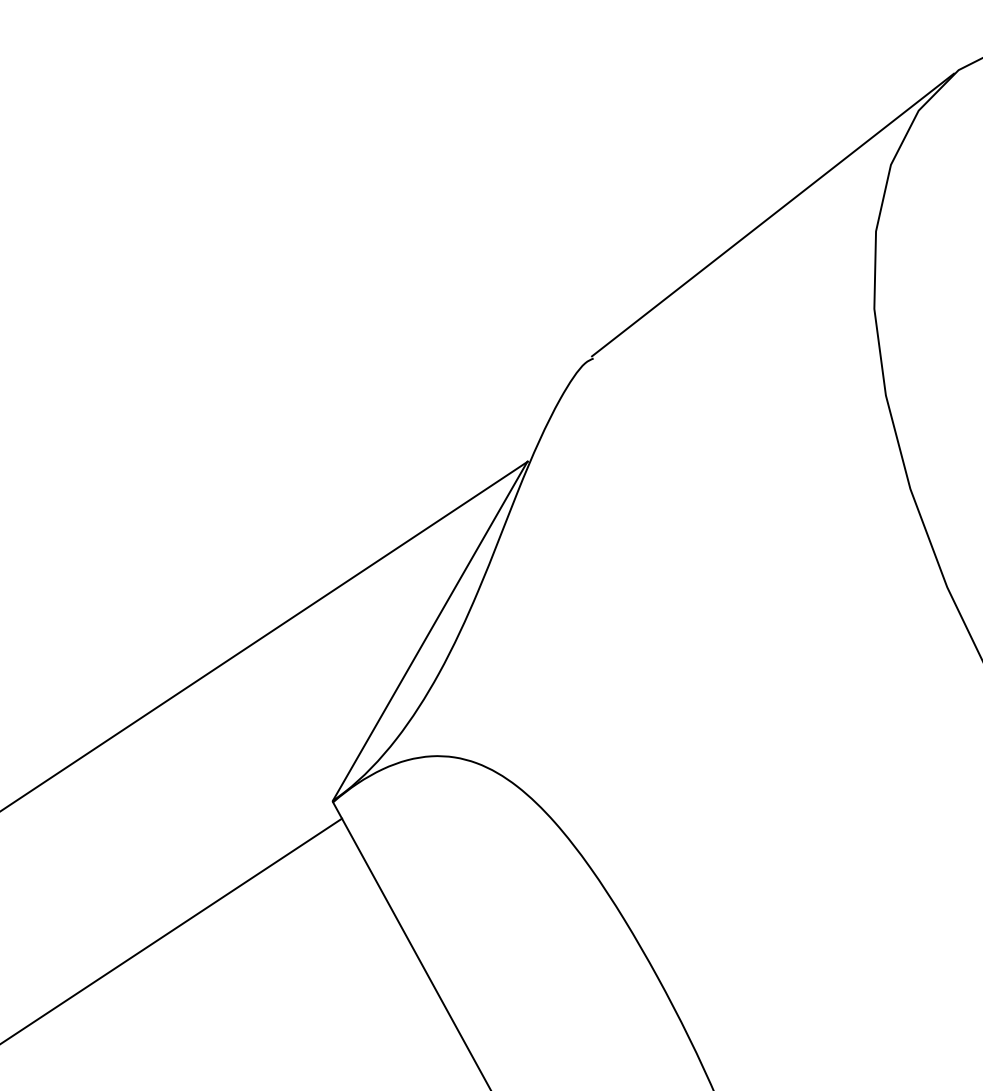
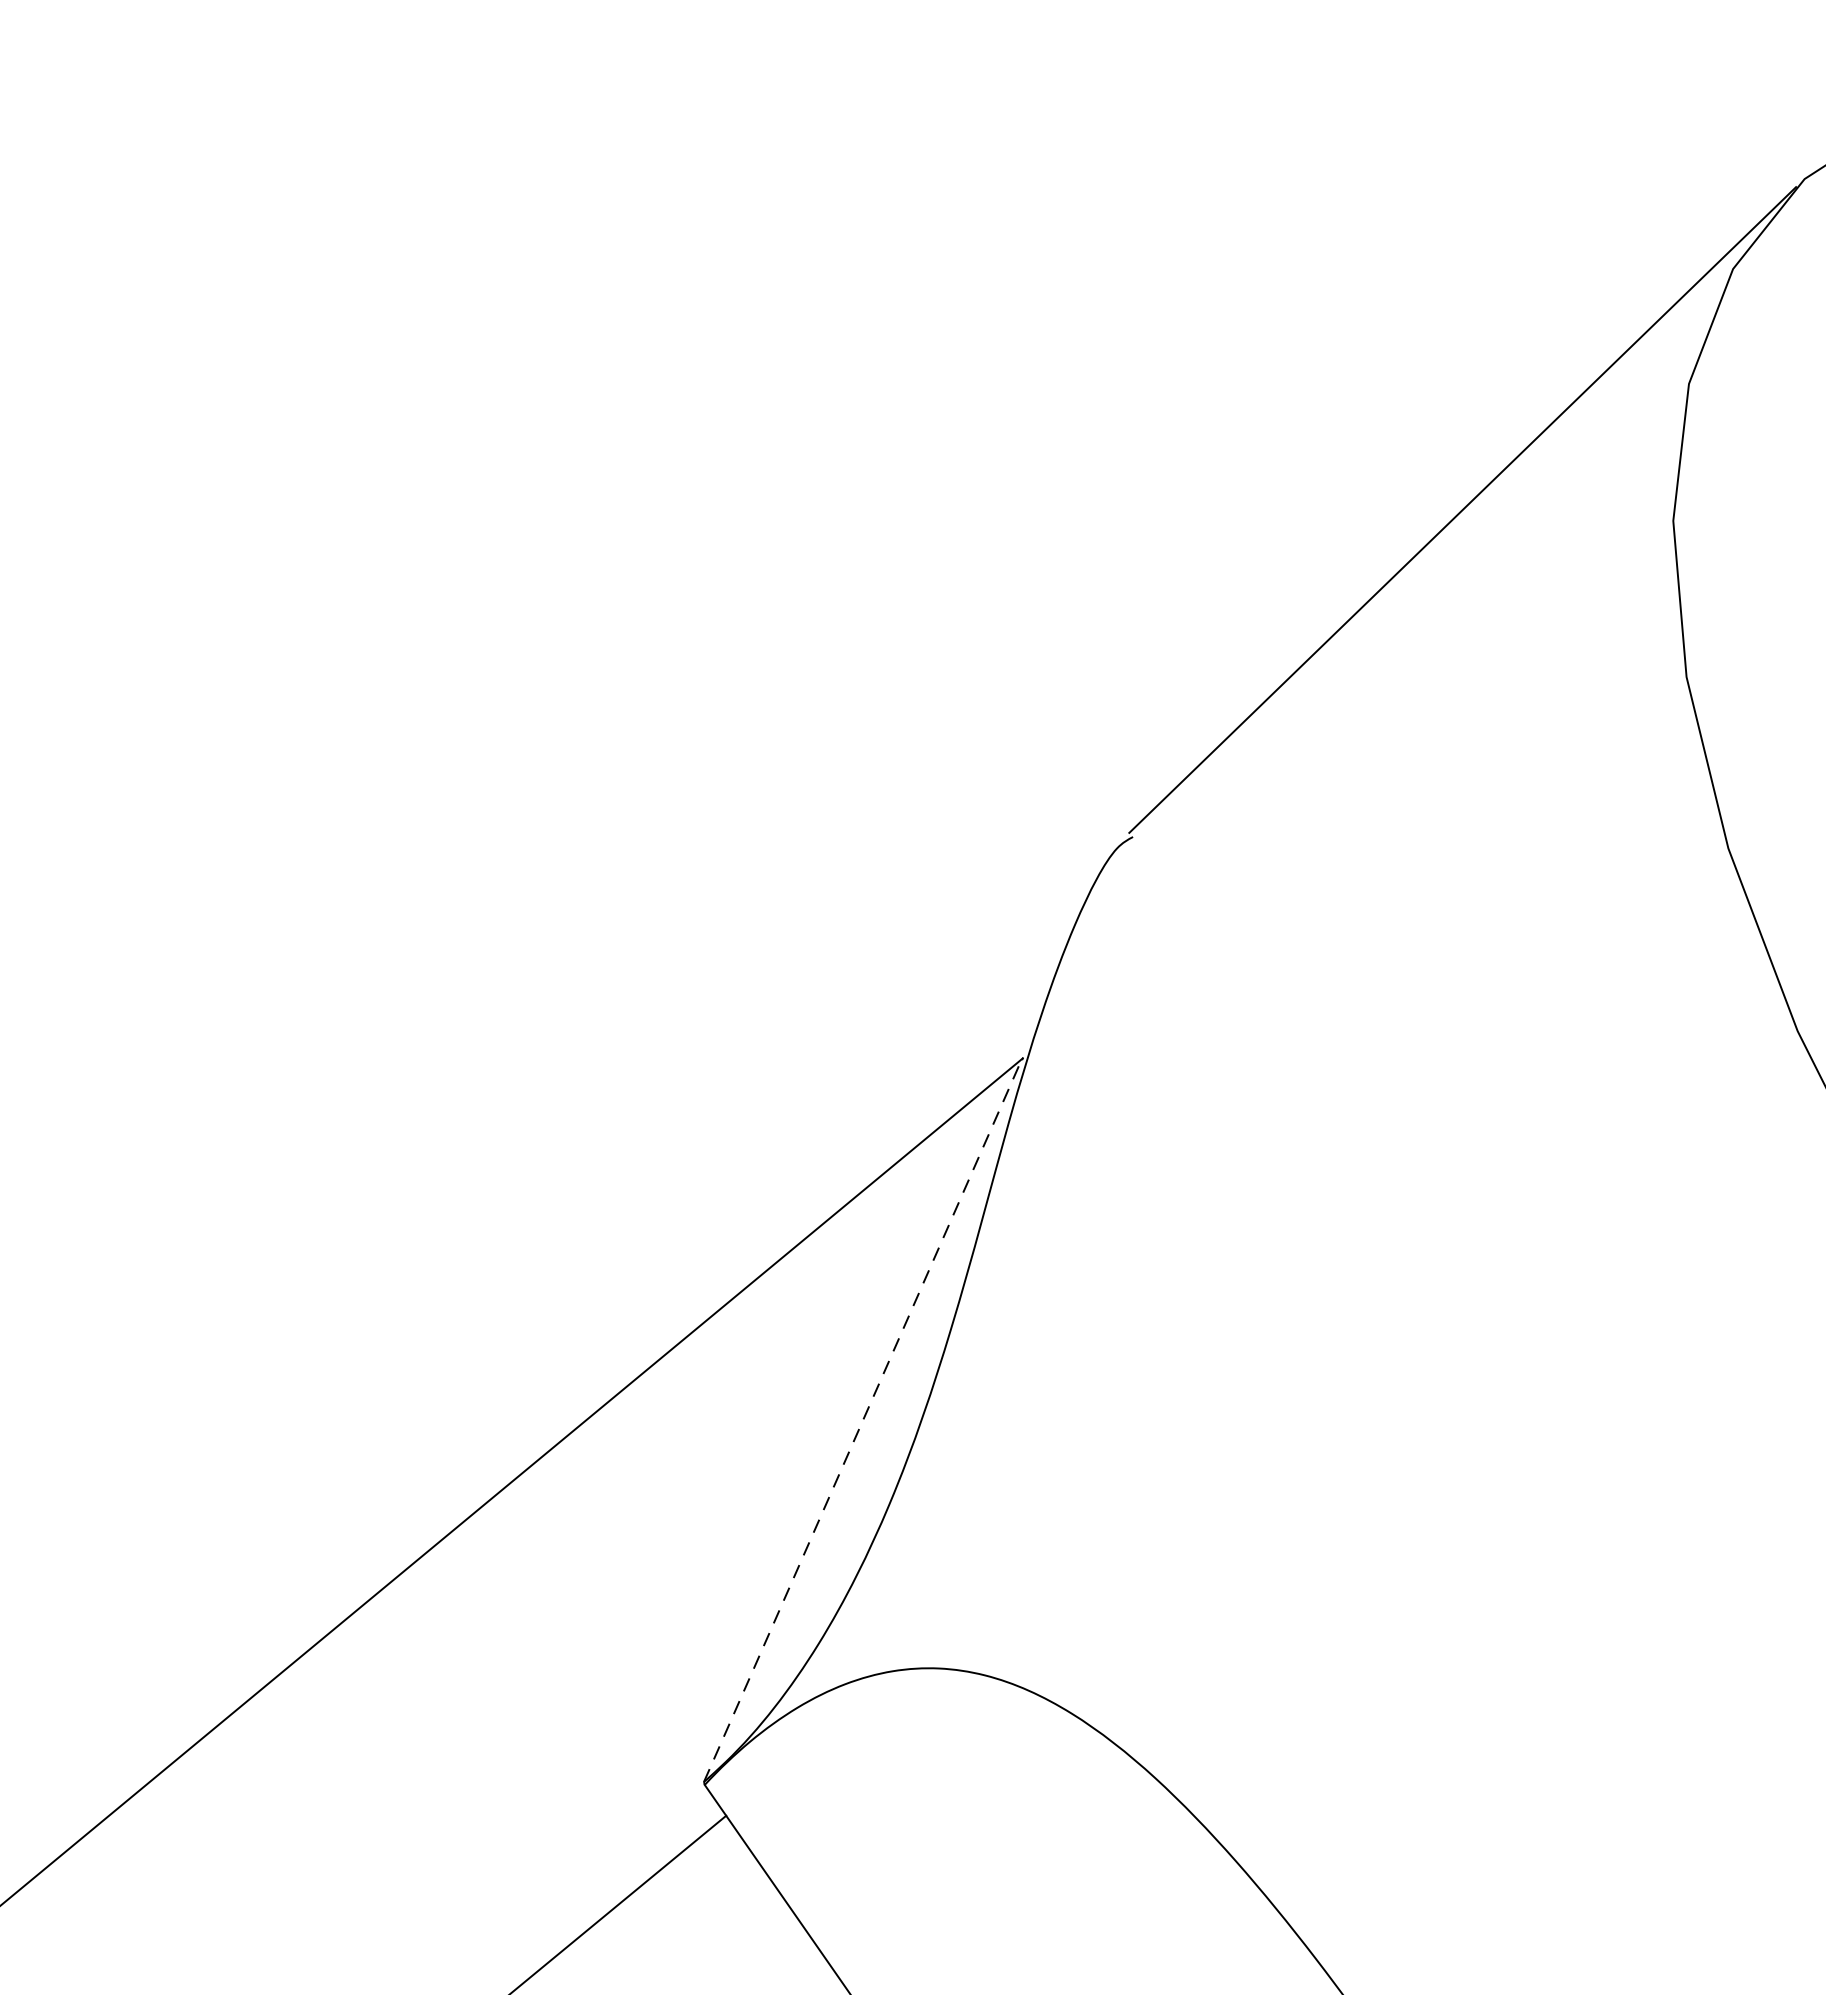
line: (430, 631) -> (863, 1420), solid -> dashed

